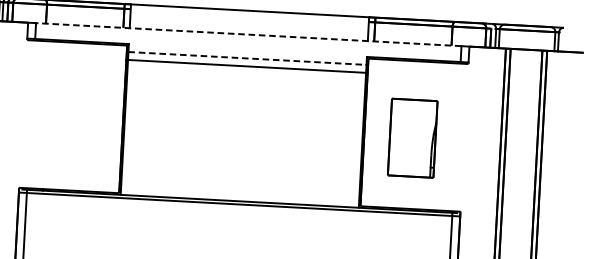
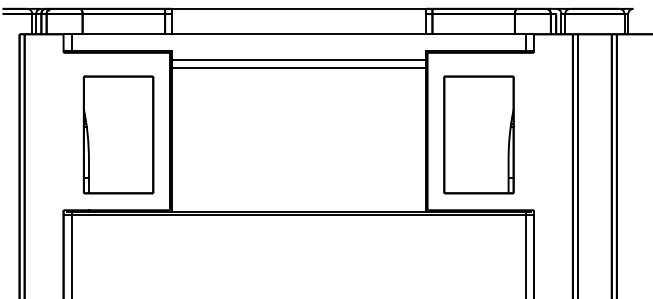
line: (248, 34) -> (298, 34), dashed -> solid
line: (247, 58) -> (298, 59), dashed -> solid
part: (74, 119) -> (118, 134), added
part: (412, 137) -> (478, 134), size x1.43

